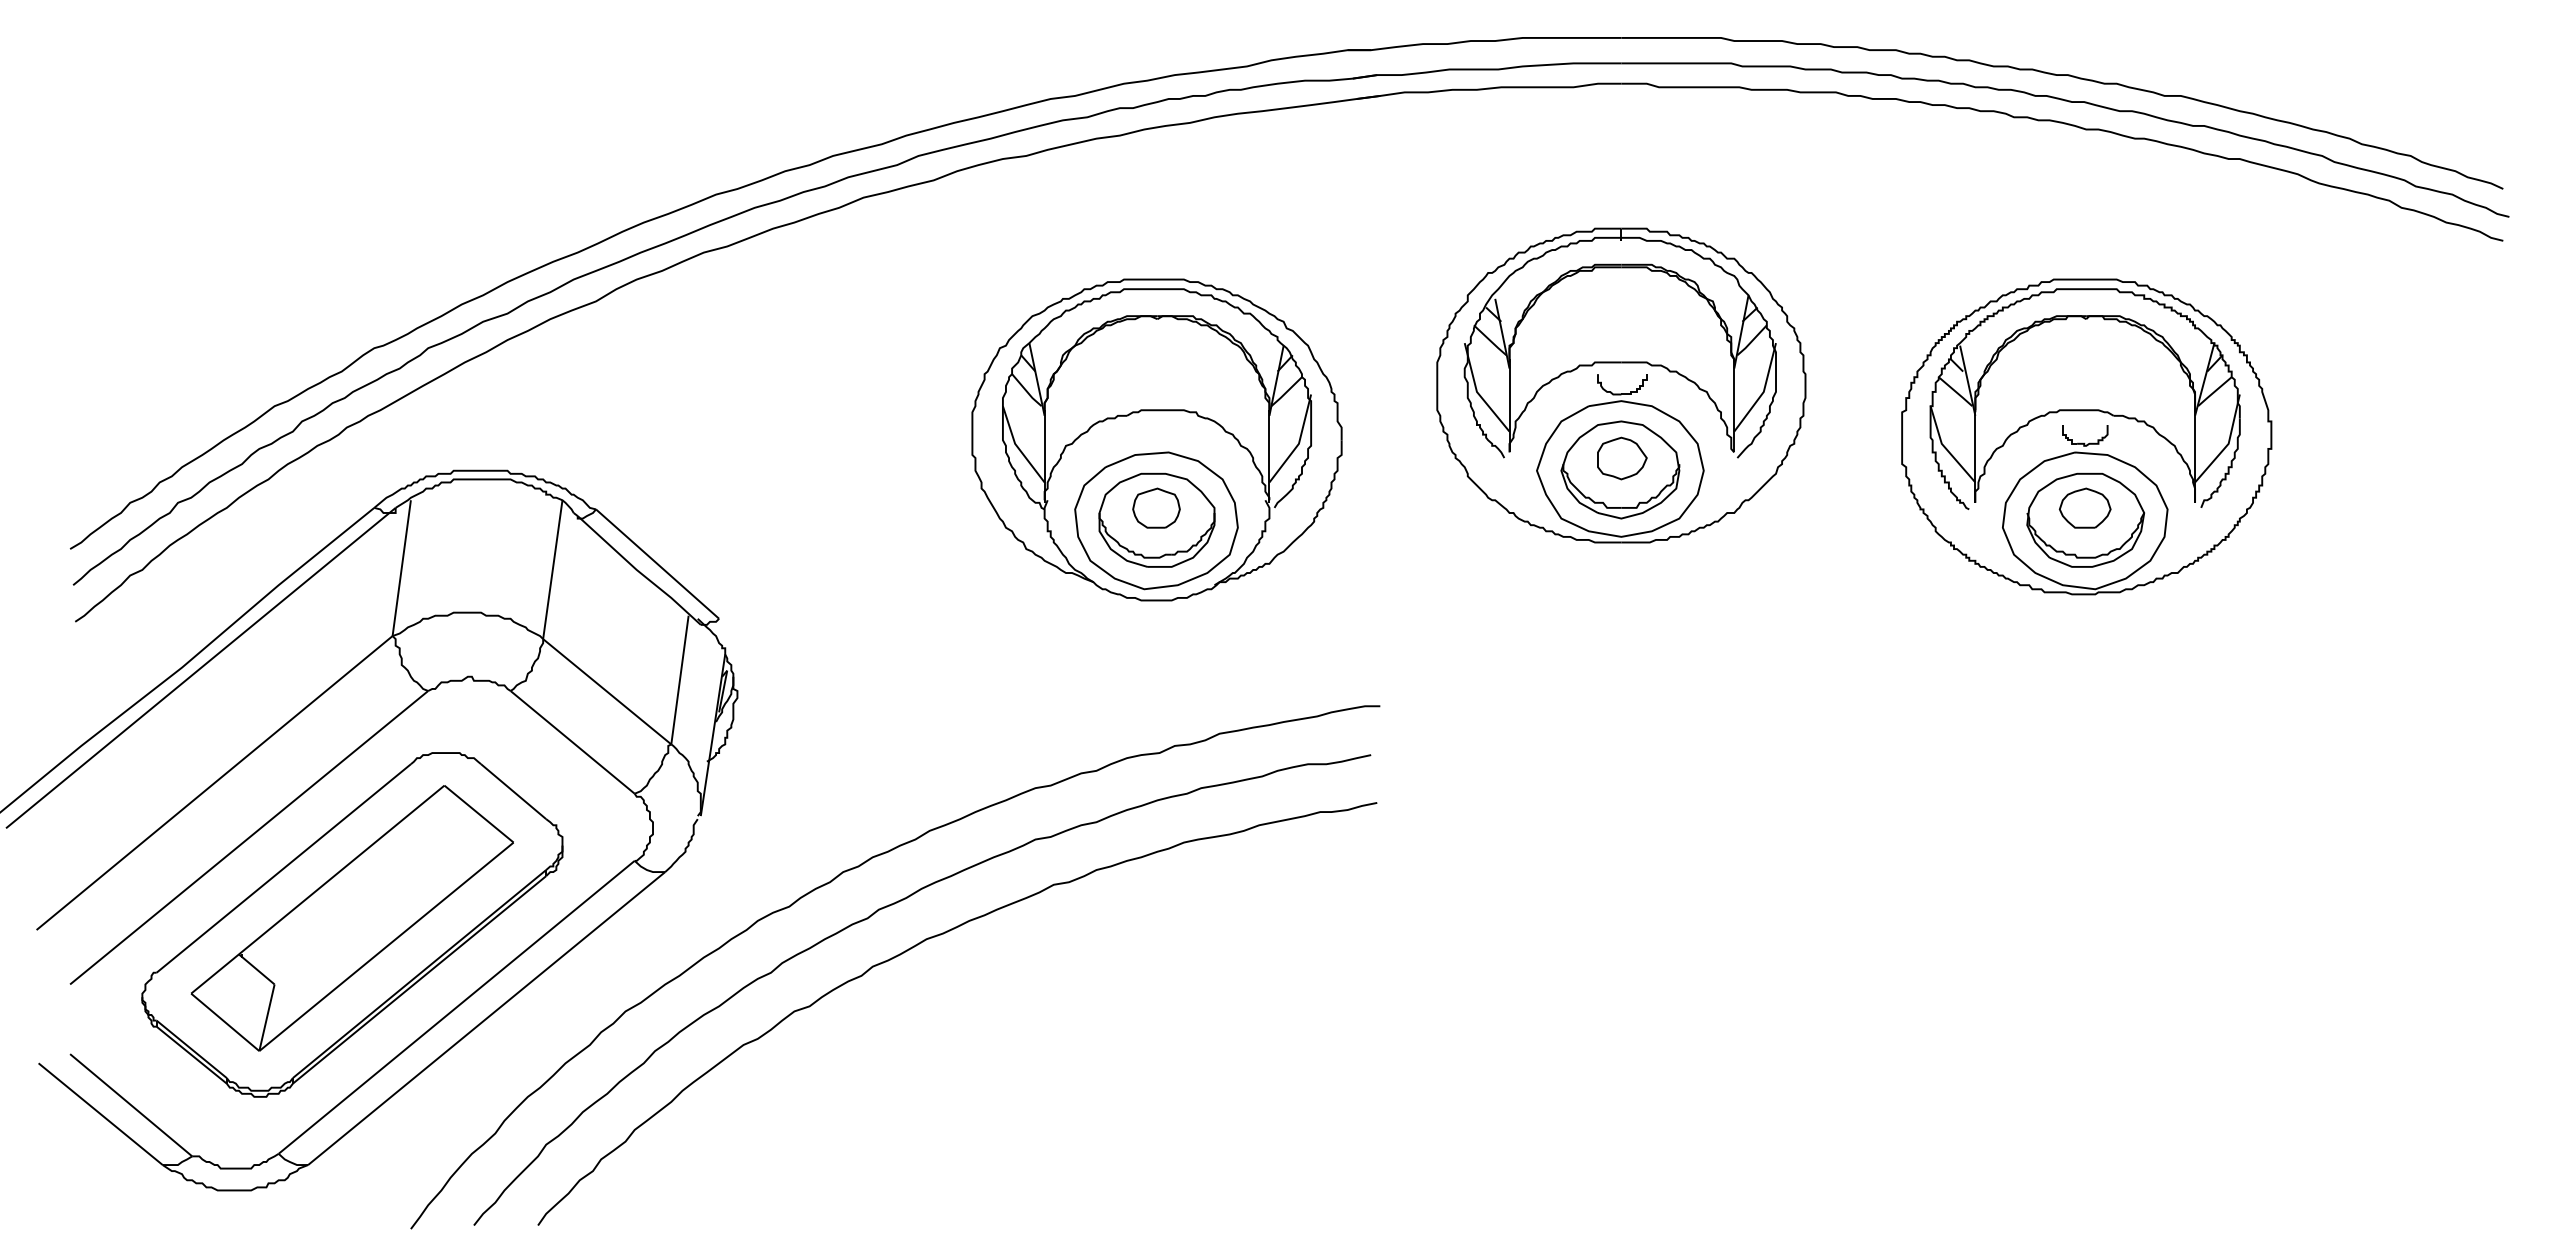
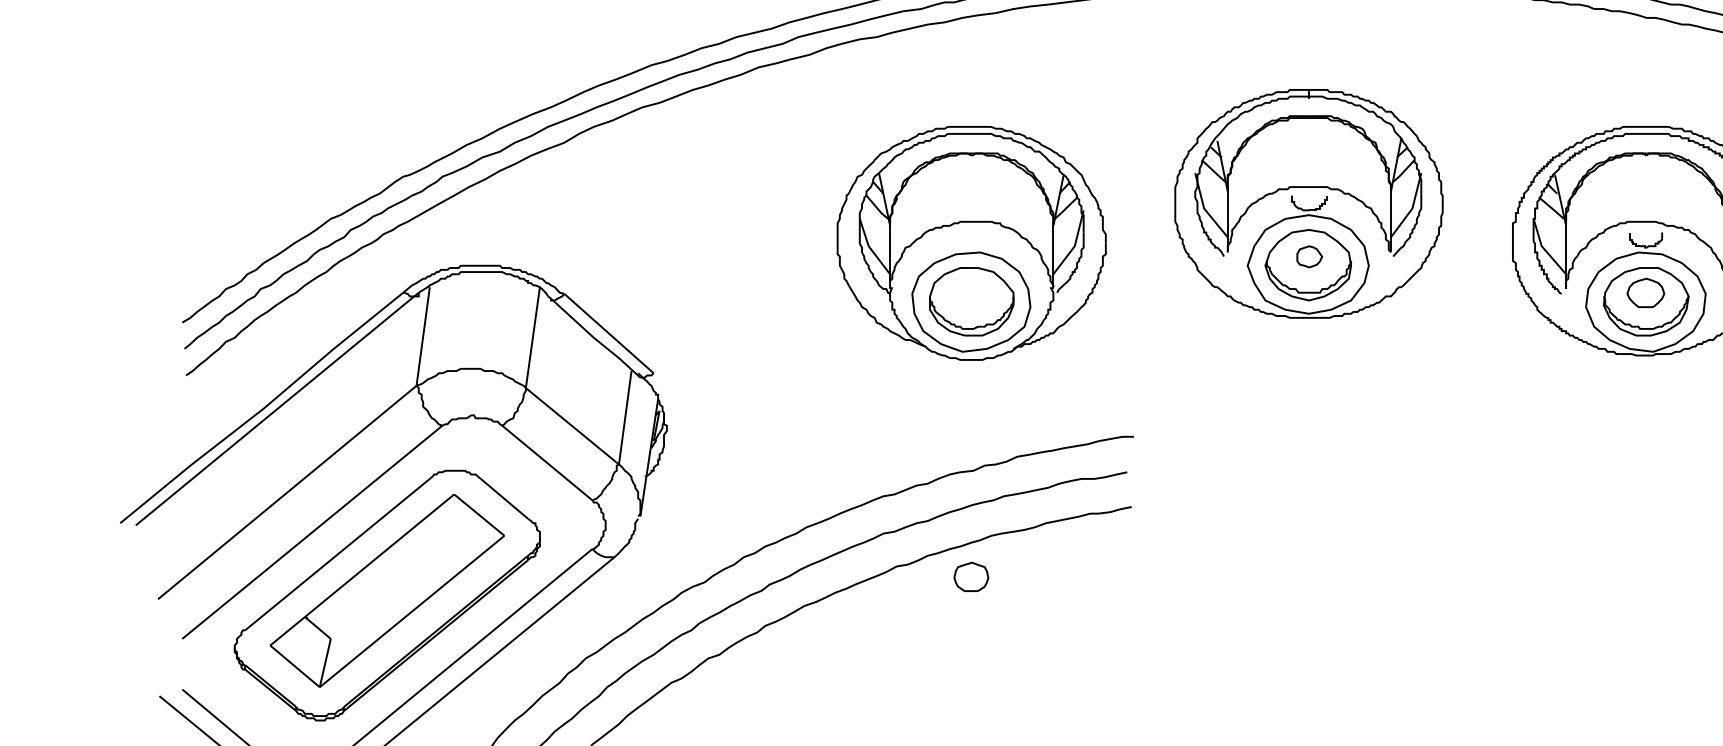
part: (1622, 458) -> (1309, 256), size x0.7
part: (1156, 507) -> (971, 576), moved

